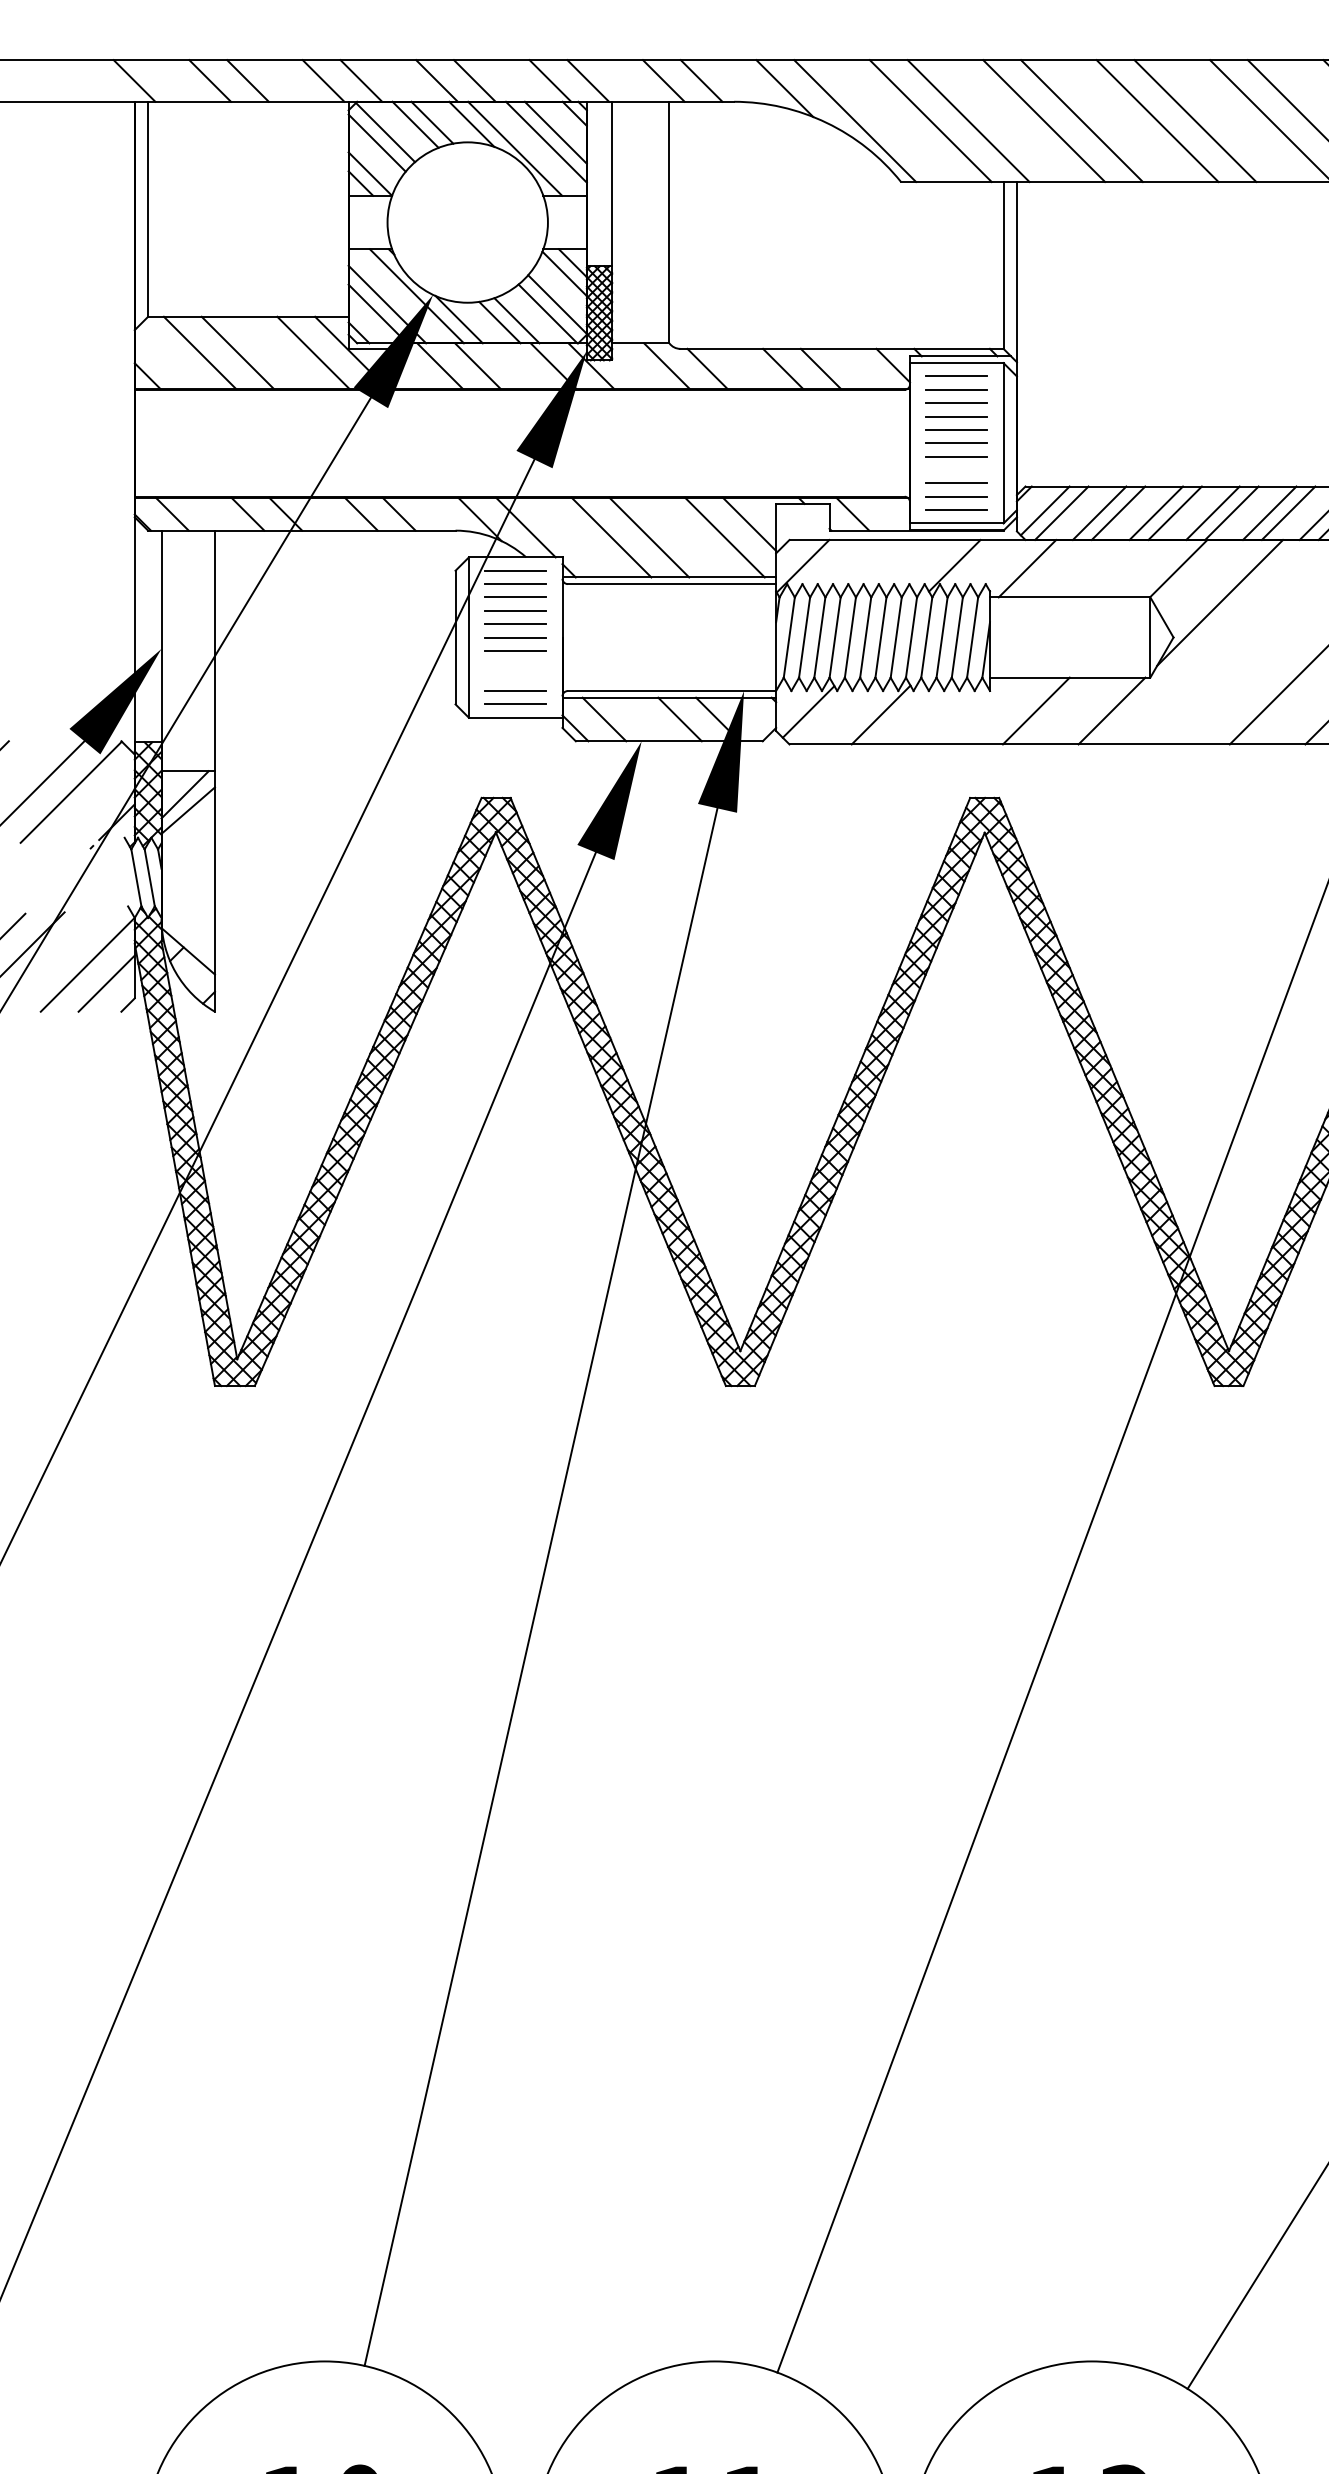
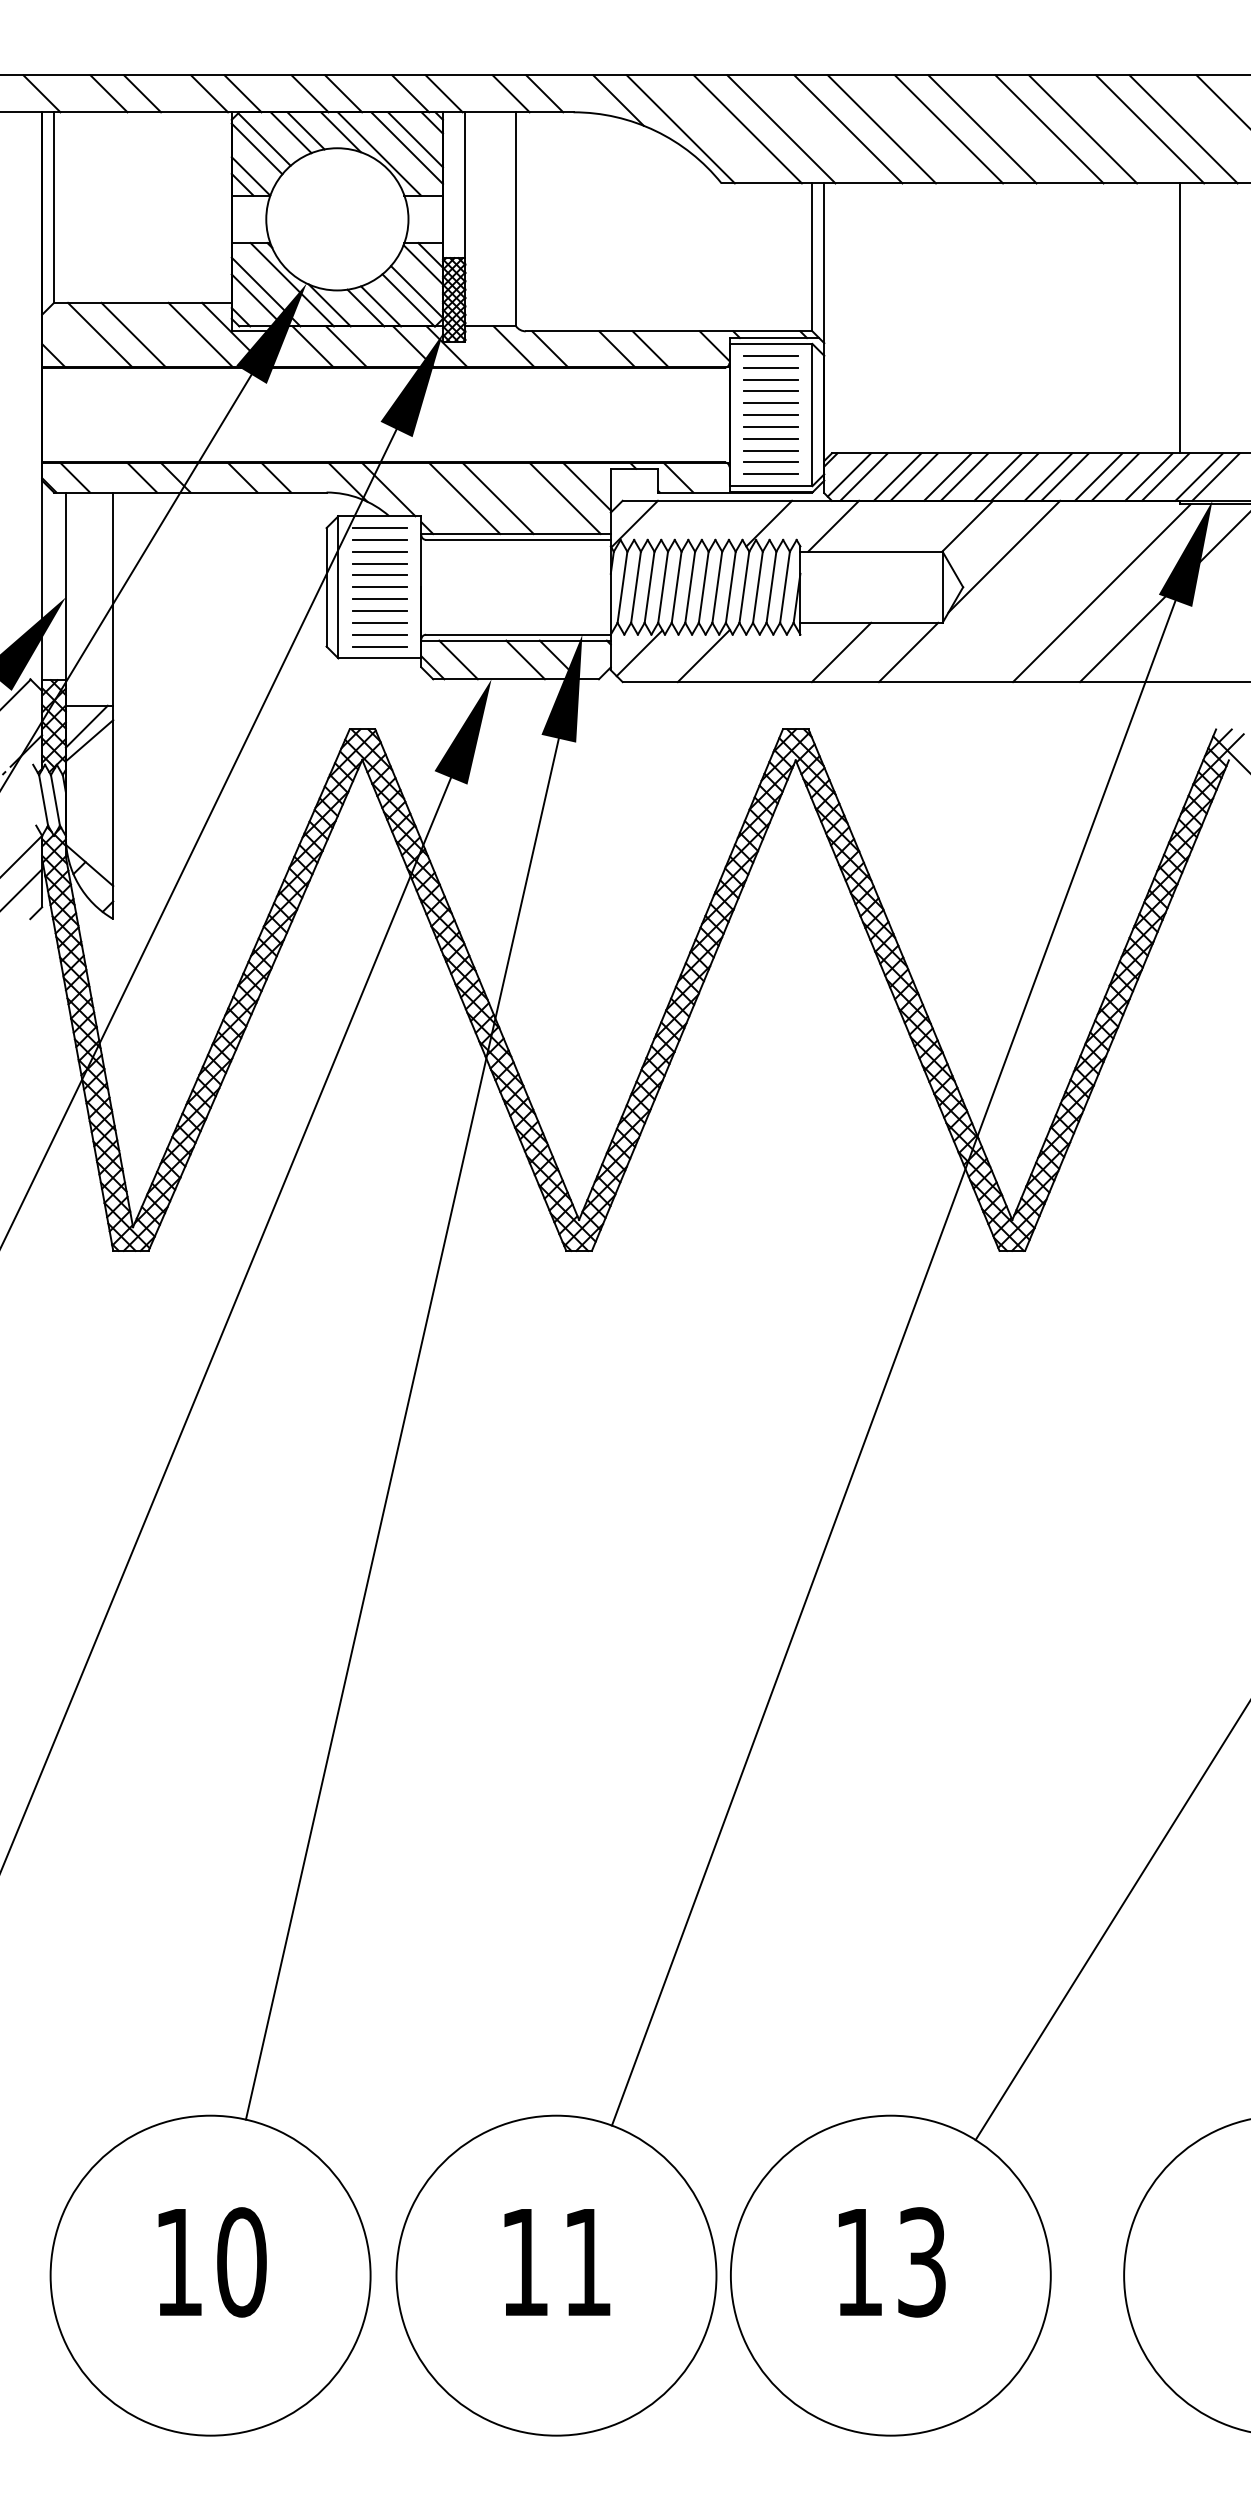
line: (956, 469) -> (770, 438), added
line: (515, 663) -> (379, 610), added
line: (515, 677) -> (379, 622), added

